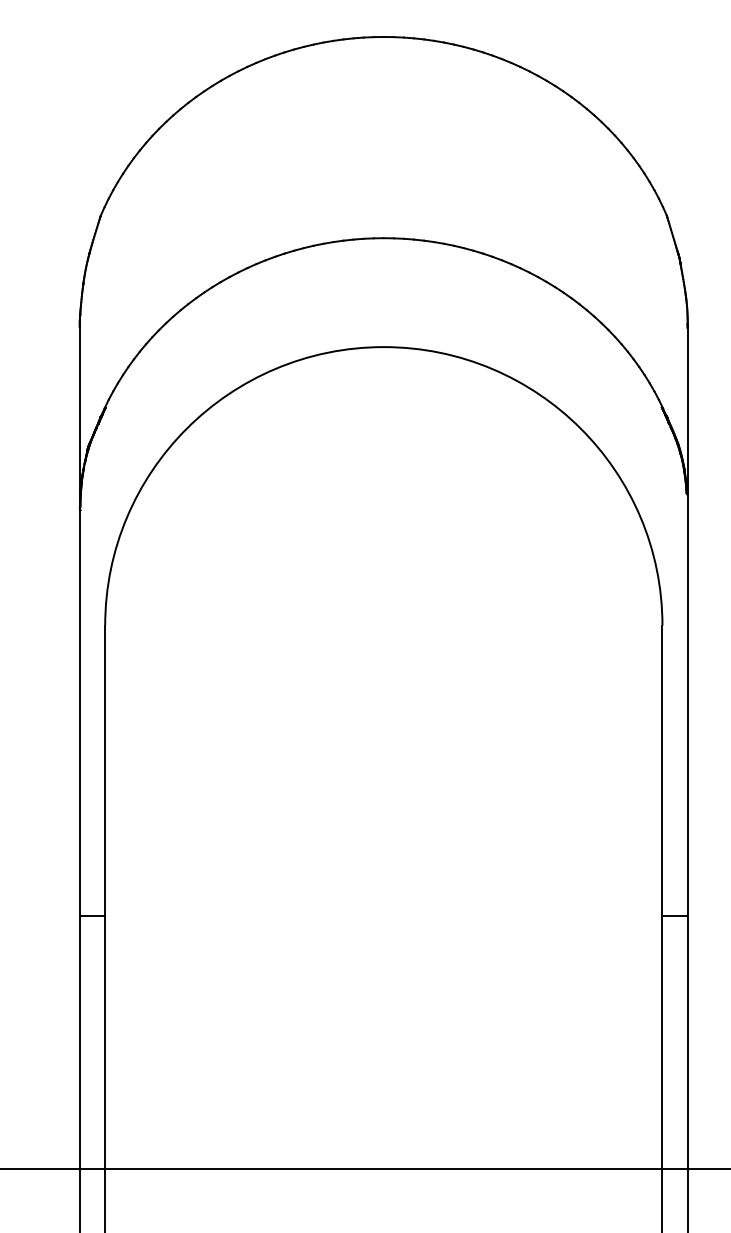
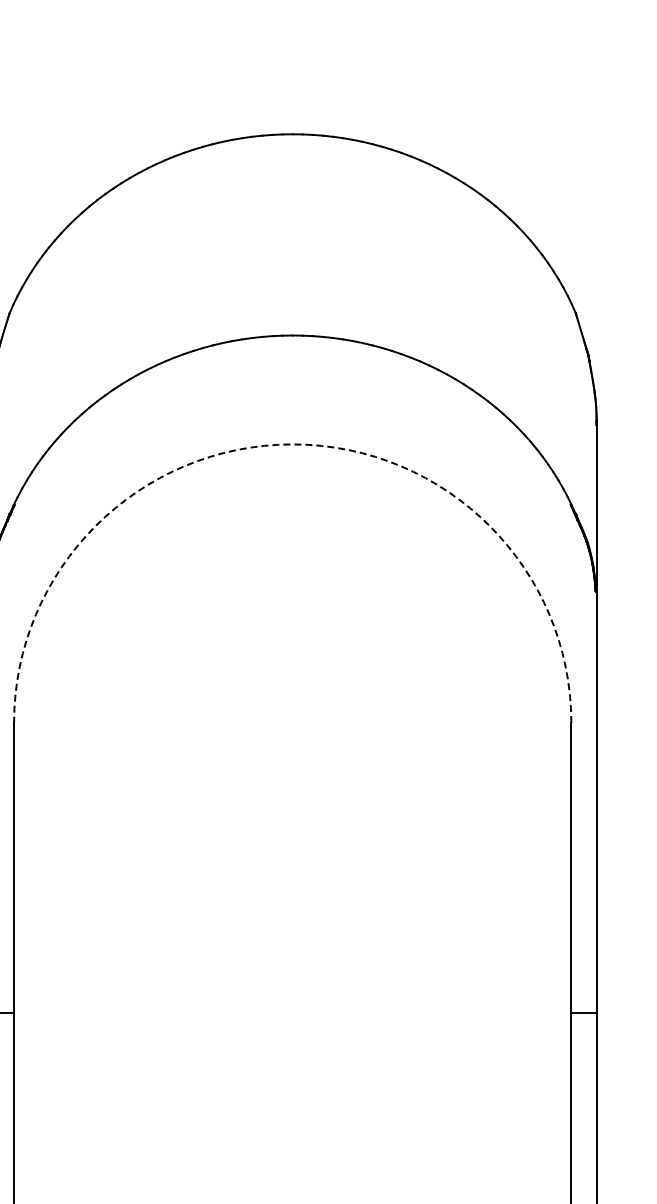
arc: (383, 347) -> (292, 444), solid -> dashed

